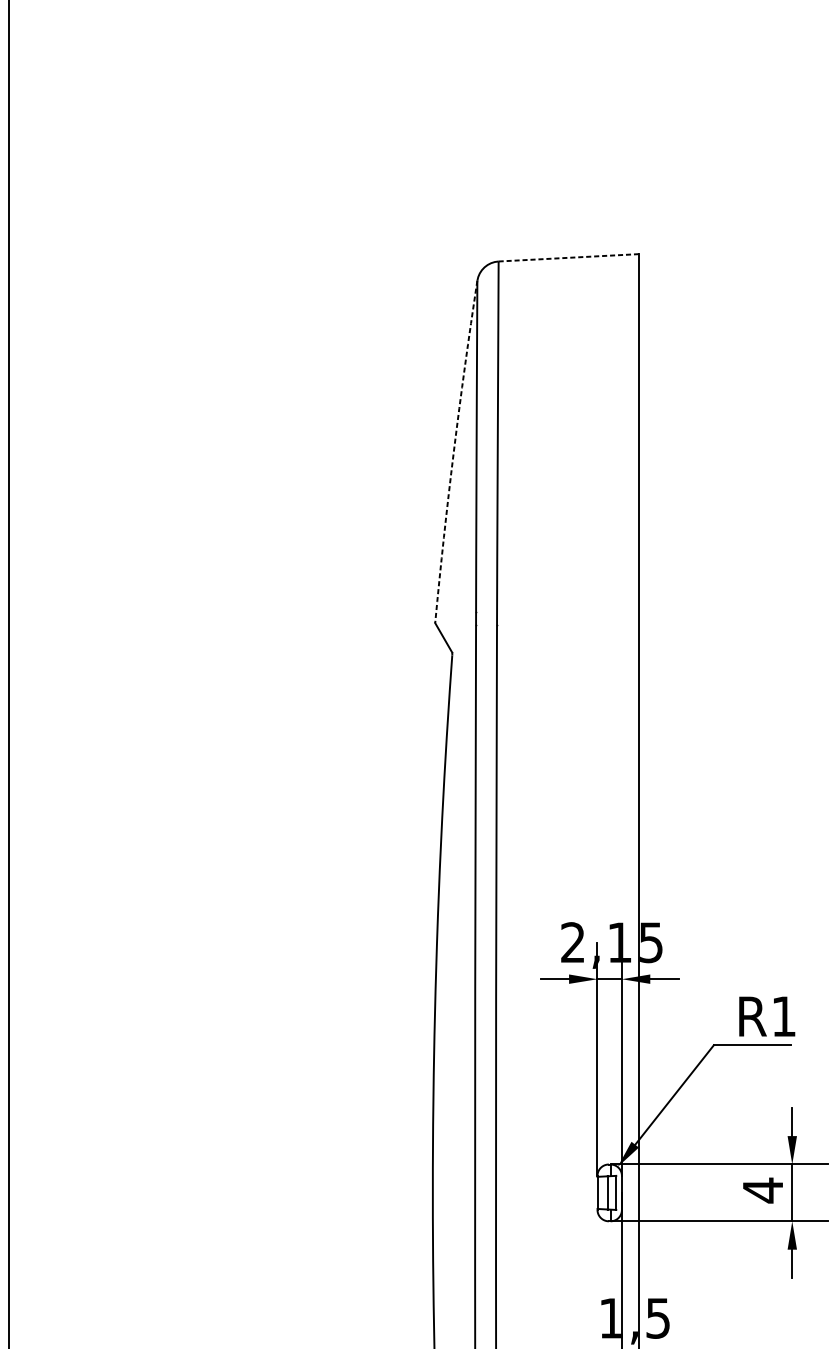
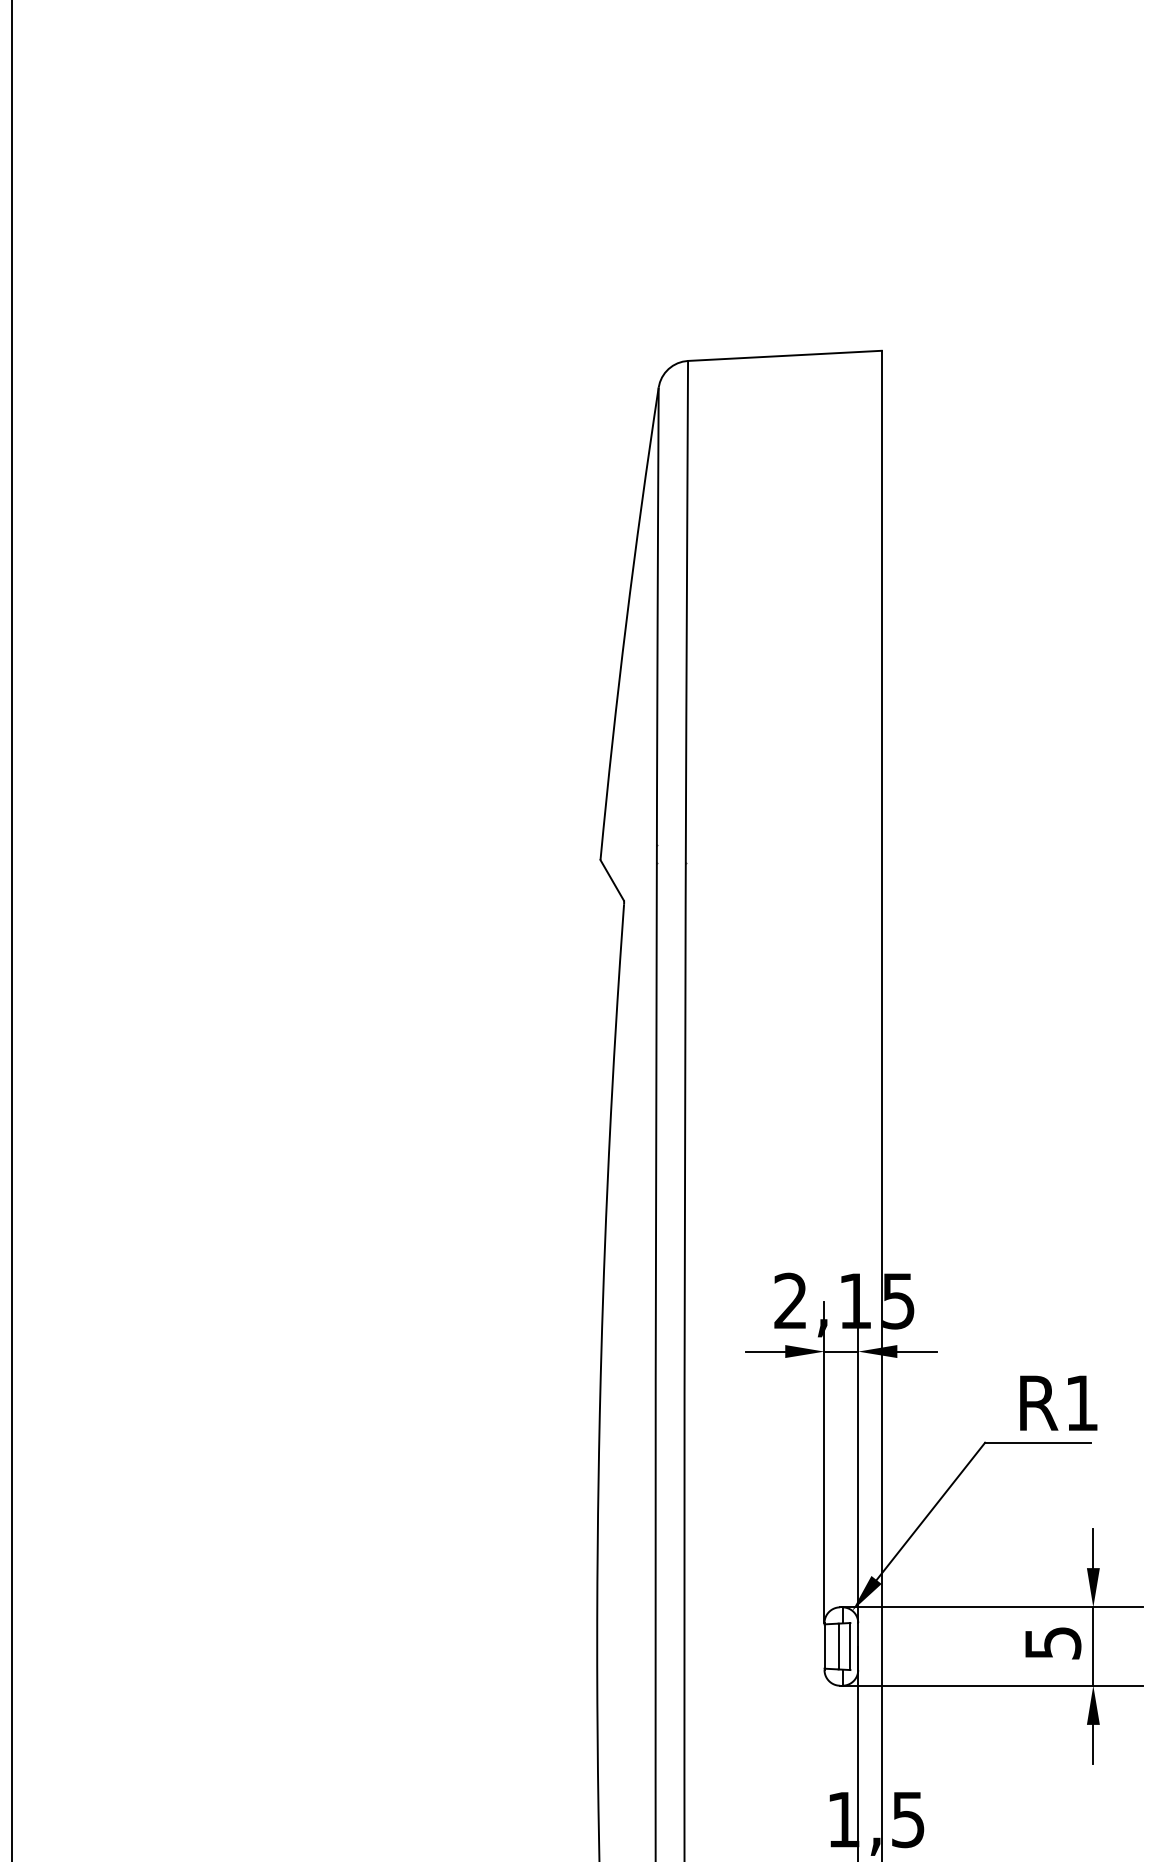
line: (568, 257) -> (784, 355), dashed -> solid
arc: (454, 451) -> (626, 623), dashed -> solid
text: (763, 1190) -> (1053, 1643), 4 -> 5

